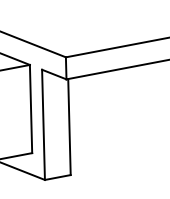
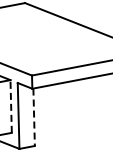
line: (31, 109) -> (11, 106), solid -> dashed
line: (70, 127) -> (34, 117), solid -> dashed

